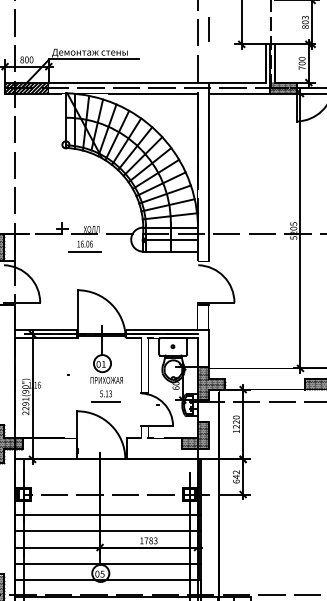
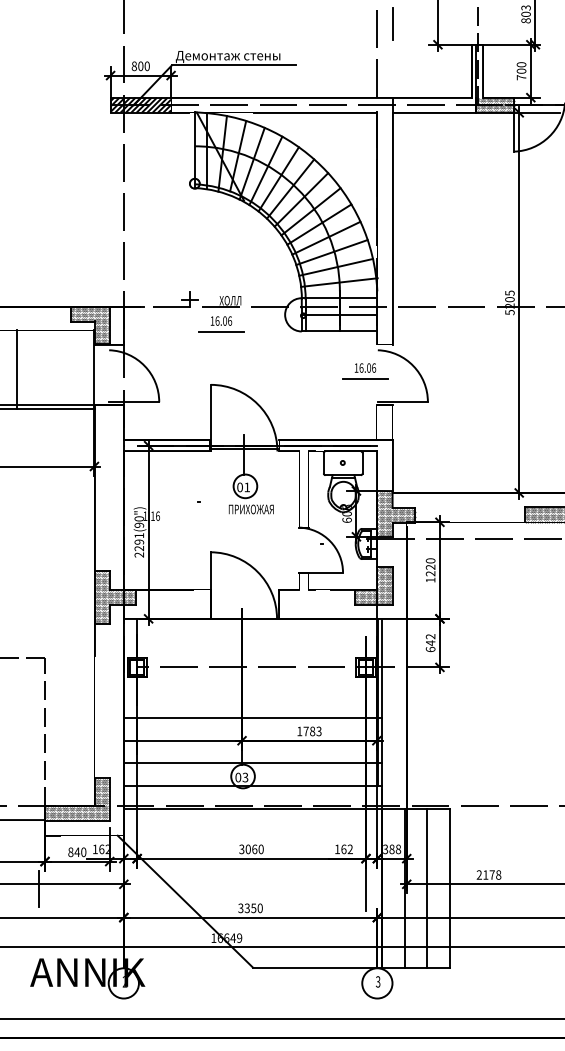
part: (189, 280) -> (365, 371), added
part: (106, 396) -> (250, 531), removed
line: (107, 514) -> (252, 695), removed
text: (102, 573) -> (245, 776), 05 -> 03

